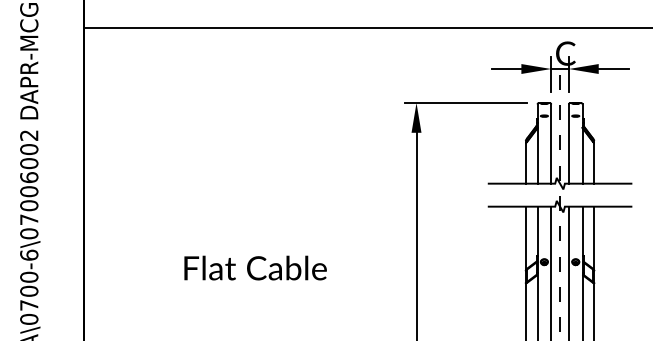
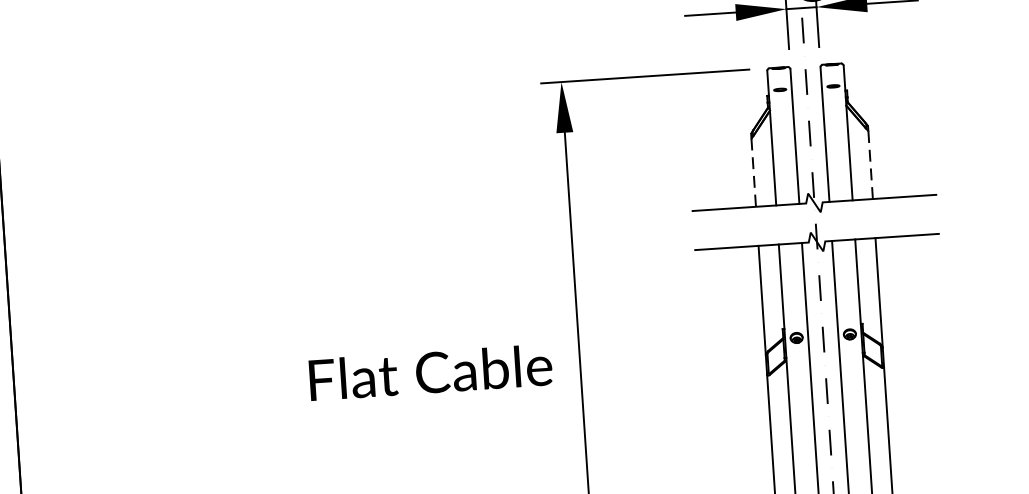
line: (594, 163) -> (870, 164), solid -> dashed
line: (525, 164) -> (753, 174), solid -> dashed
text: (255, 267) -> (430, 371), moved

